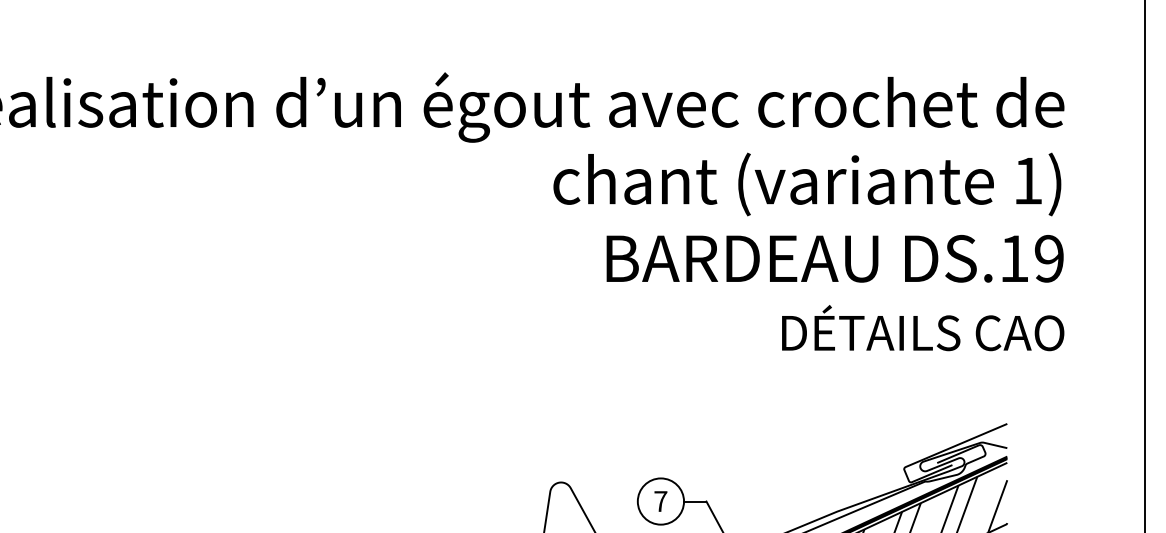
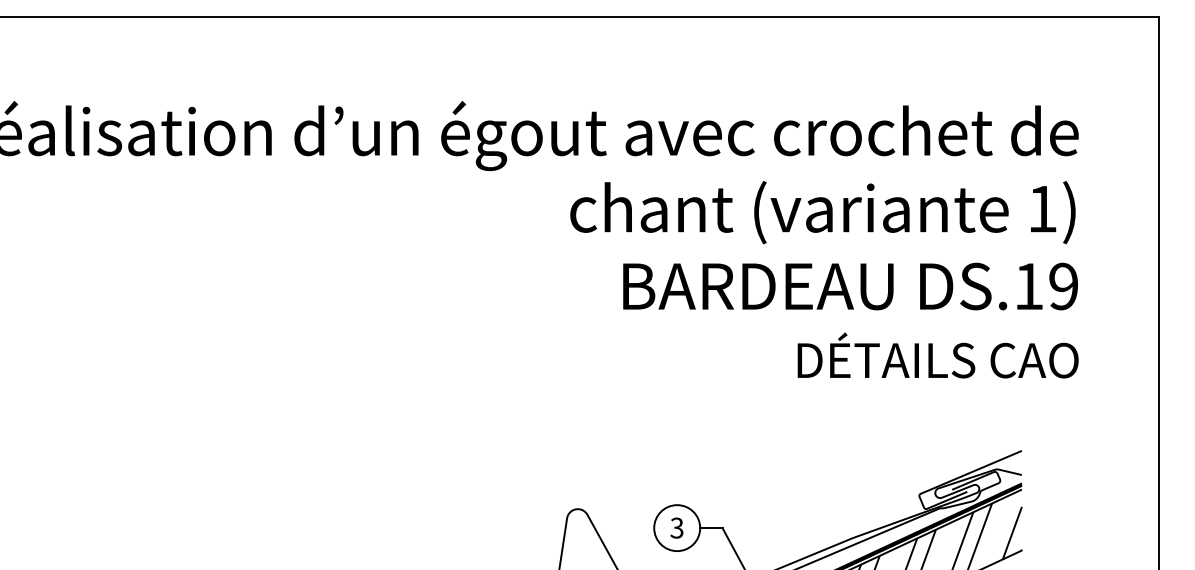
text: (660, 500) -> (676, 527), 7 -> 3

